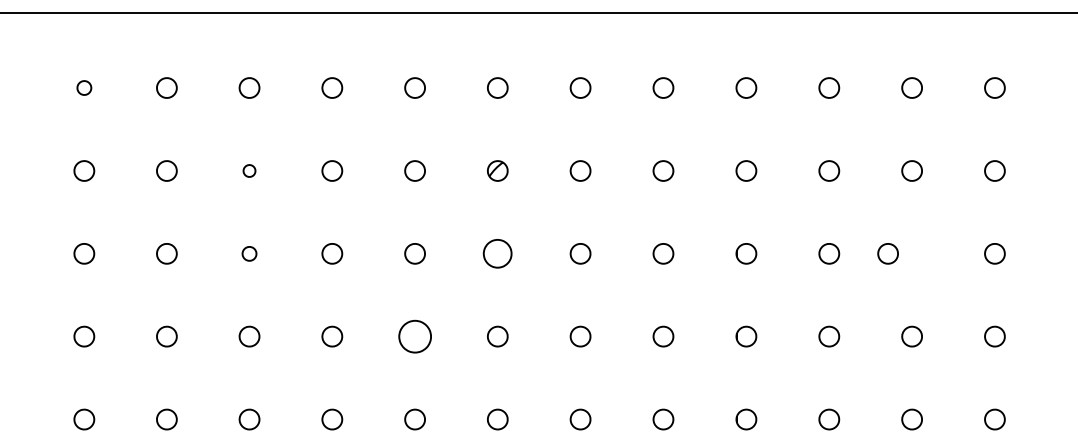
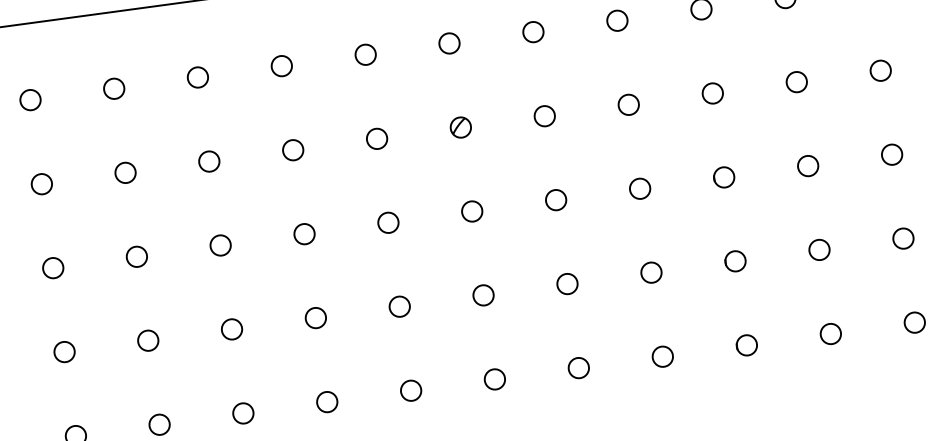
part: (84, 87) -> (30, 99), size x1.43
part: (249, 170) -> (209, 161), size x1.67
part: (249, 253) -> (220, 245), size x1.43
part: (497, 253) -> (471, 211), size x0.71
part: (887, 253) -> (891, 154), moved
part: (414, 336) -> (399, 306), size x0.62

